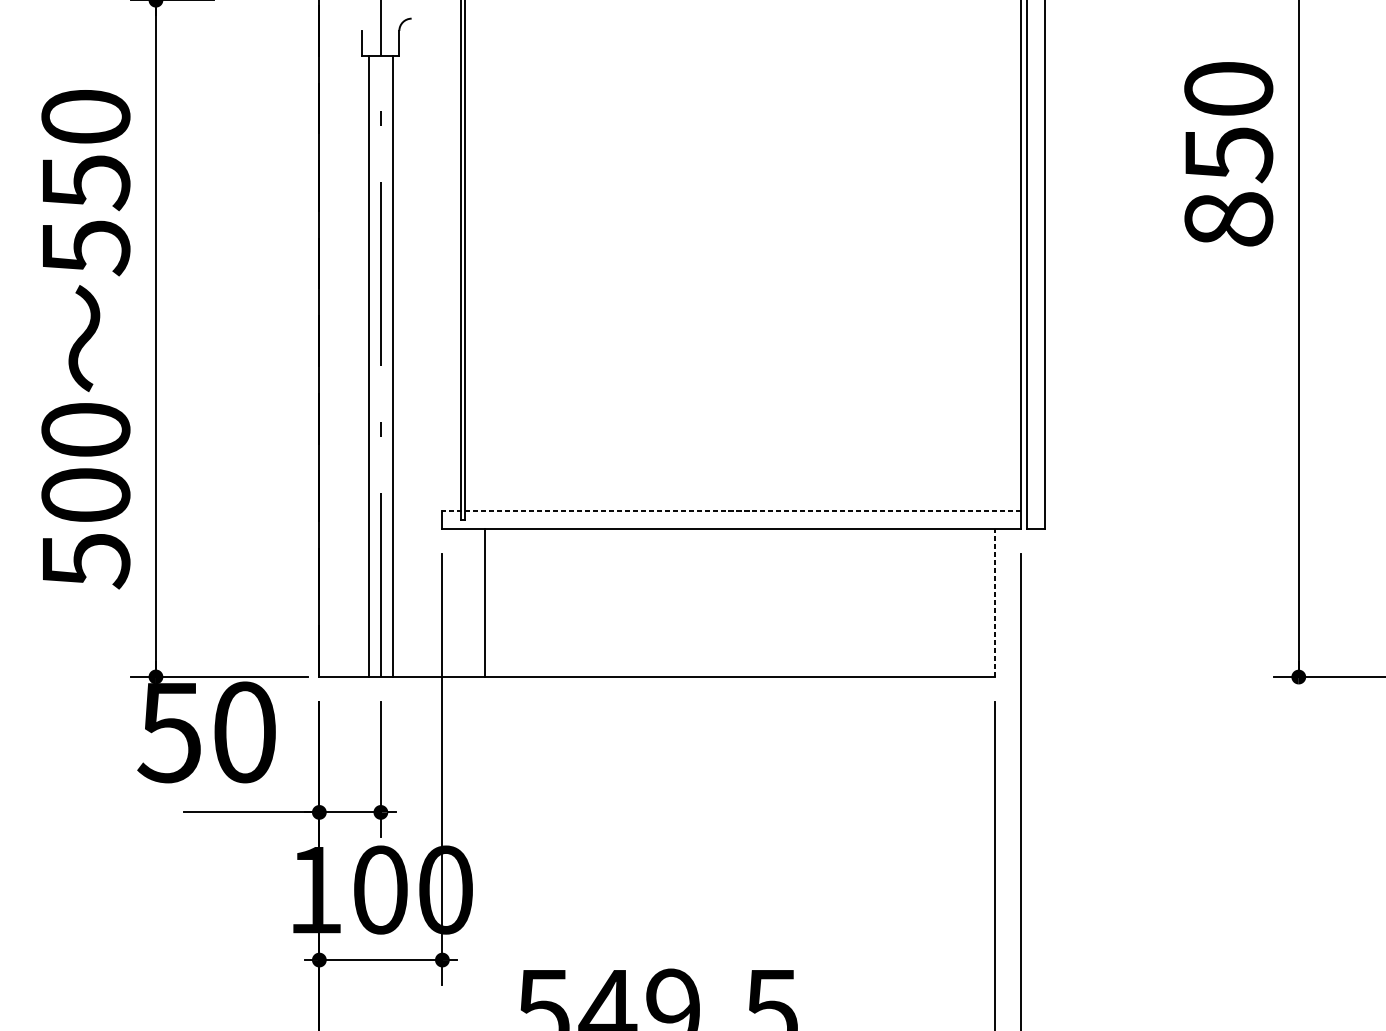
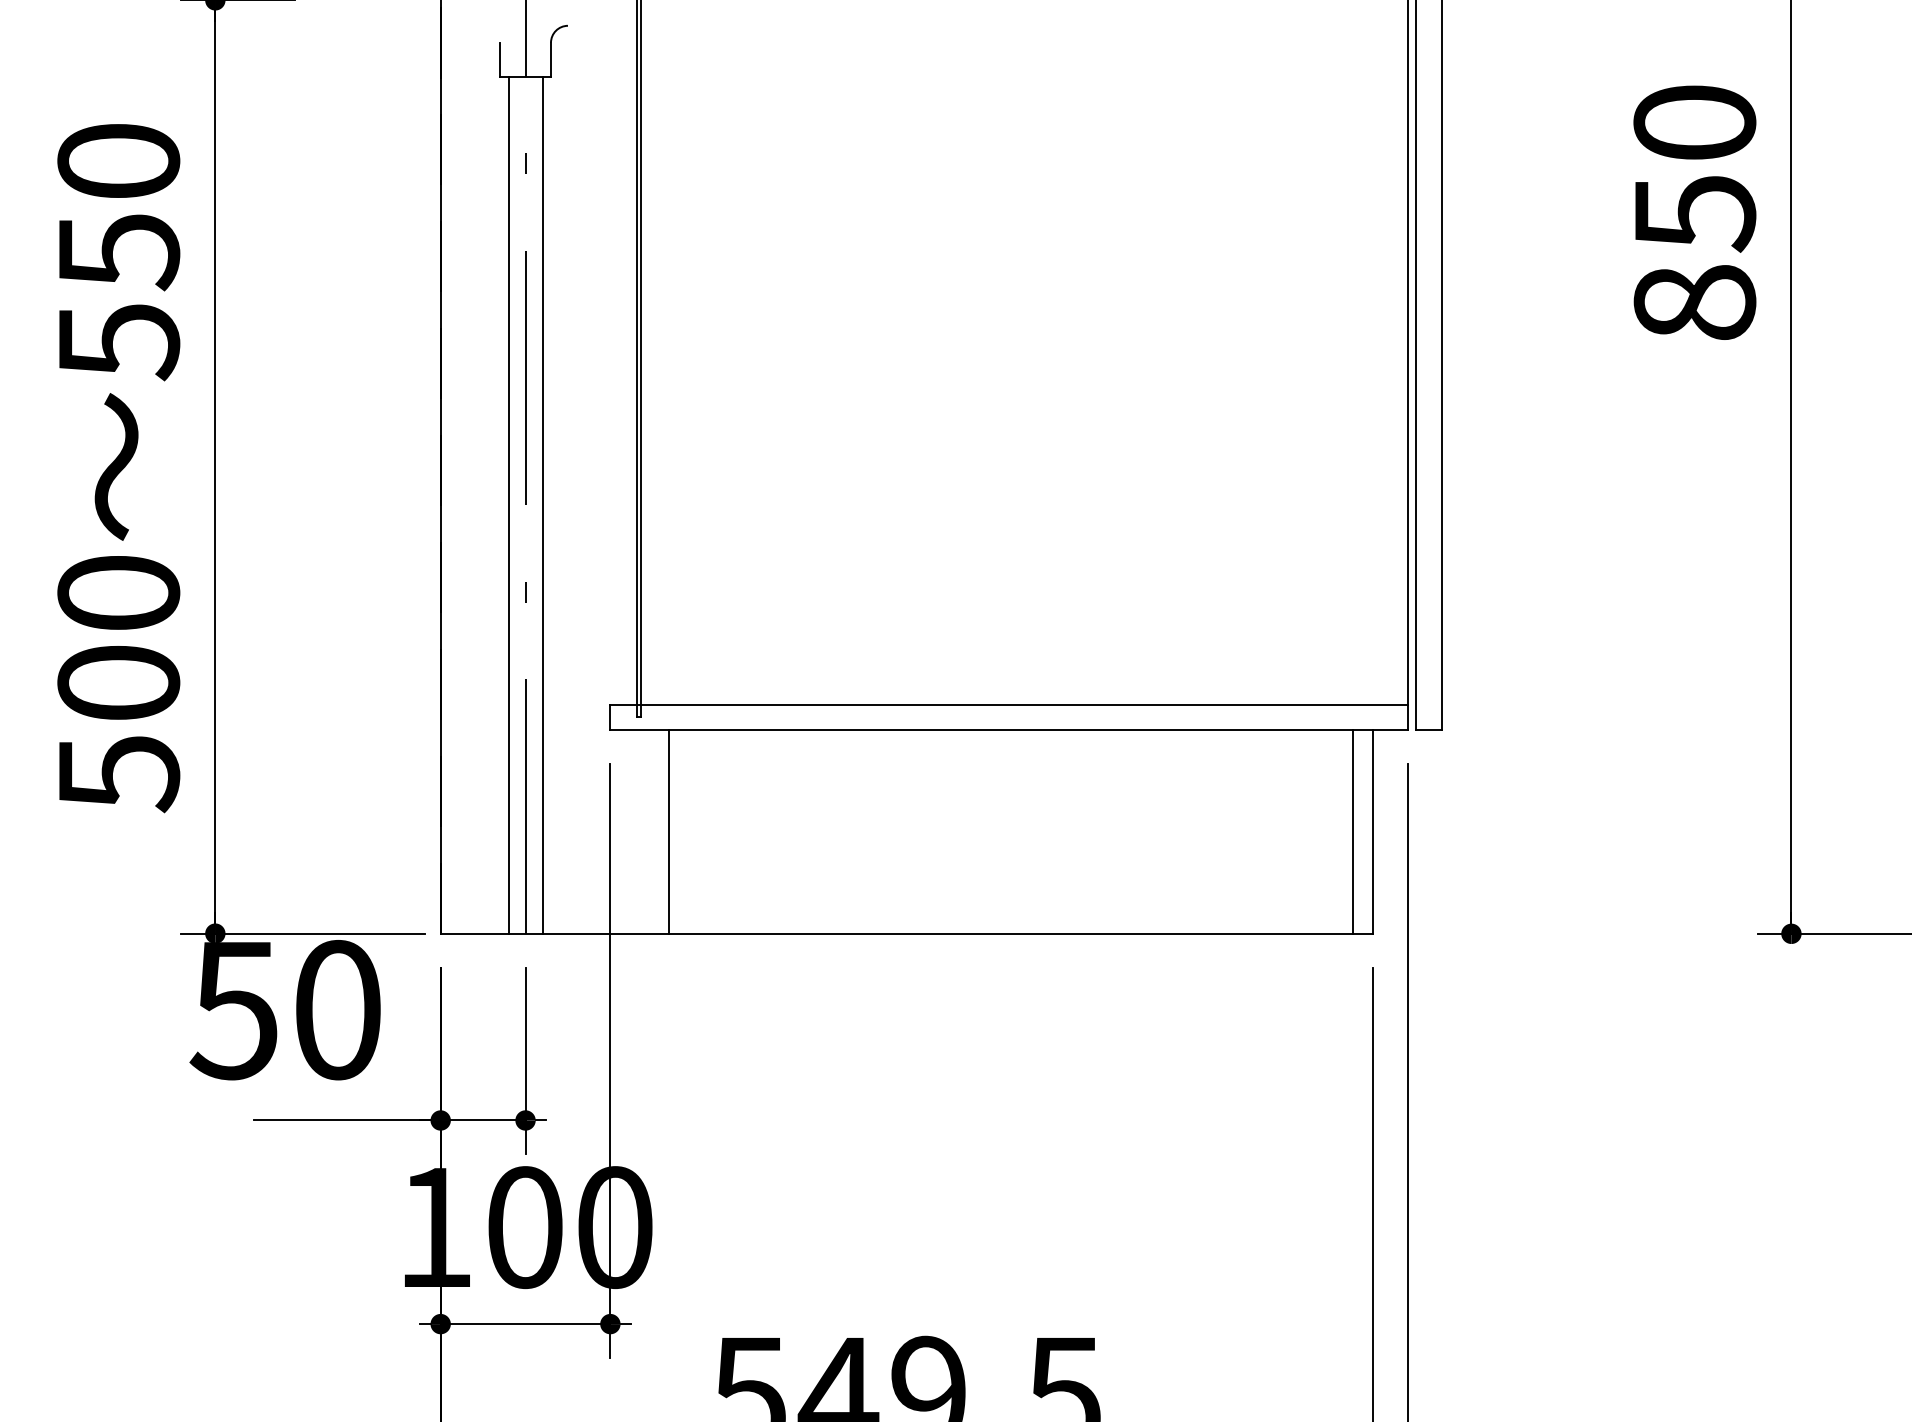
line: (731, 510) -> (1009, 704), dashed -> solid
line: (980, 602) -> (1352, 831), added
line: (995, 603) -> (1373, 832), dashed -> solid

